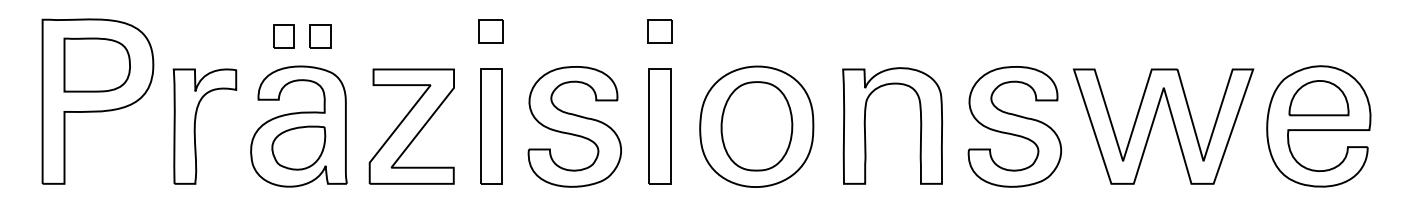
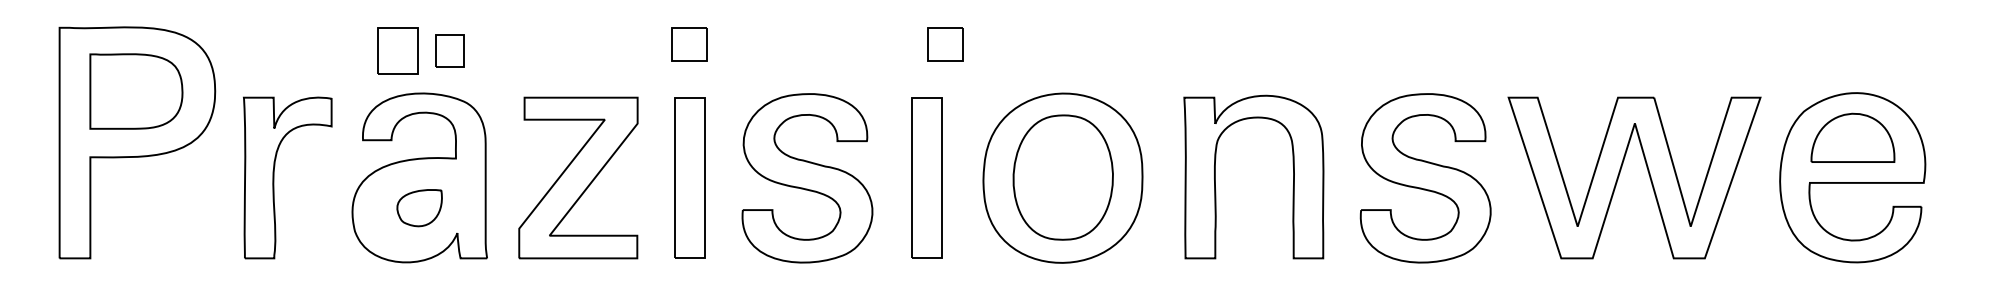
part: (659, 31) -> (944, 44), moved
part: (283, 36) -> (398, 51), size x1.4
part: (298, 147) -> (419, 207), size x0.6

